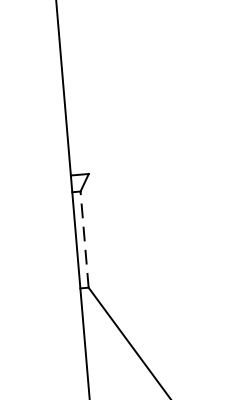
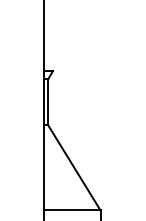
line: (85, 239) -> (48, 102), dashed -> solid

